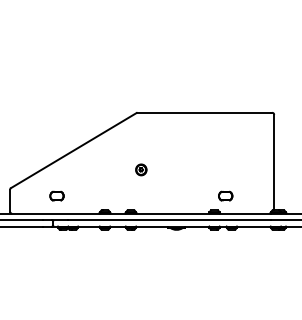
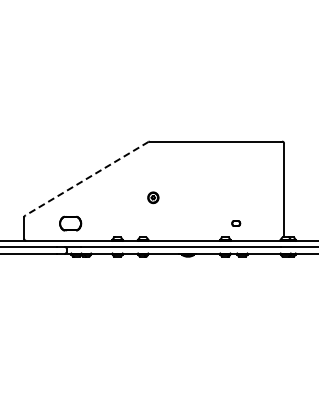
line: (73, 150) -> (86, 178), solid -> dashed
part: (56, 196) -> (69, 223), size x1.6
part: (224, 196) -> (235, 223), size x0.6

